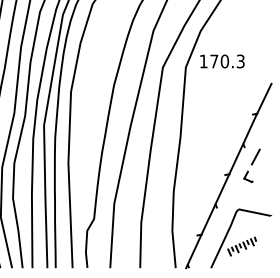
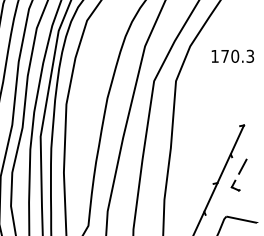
text: (222, 61) -> (232, 56), moved
line: (264, 98) -> (251, 110), removed

